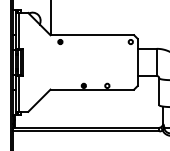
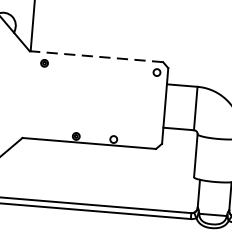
line: (92, 35) -> (96, 57), solid -> dashed

